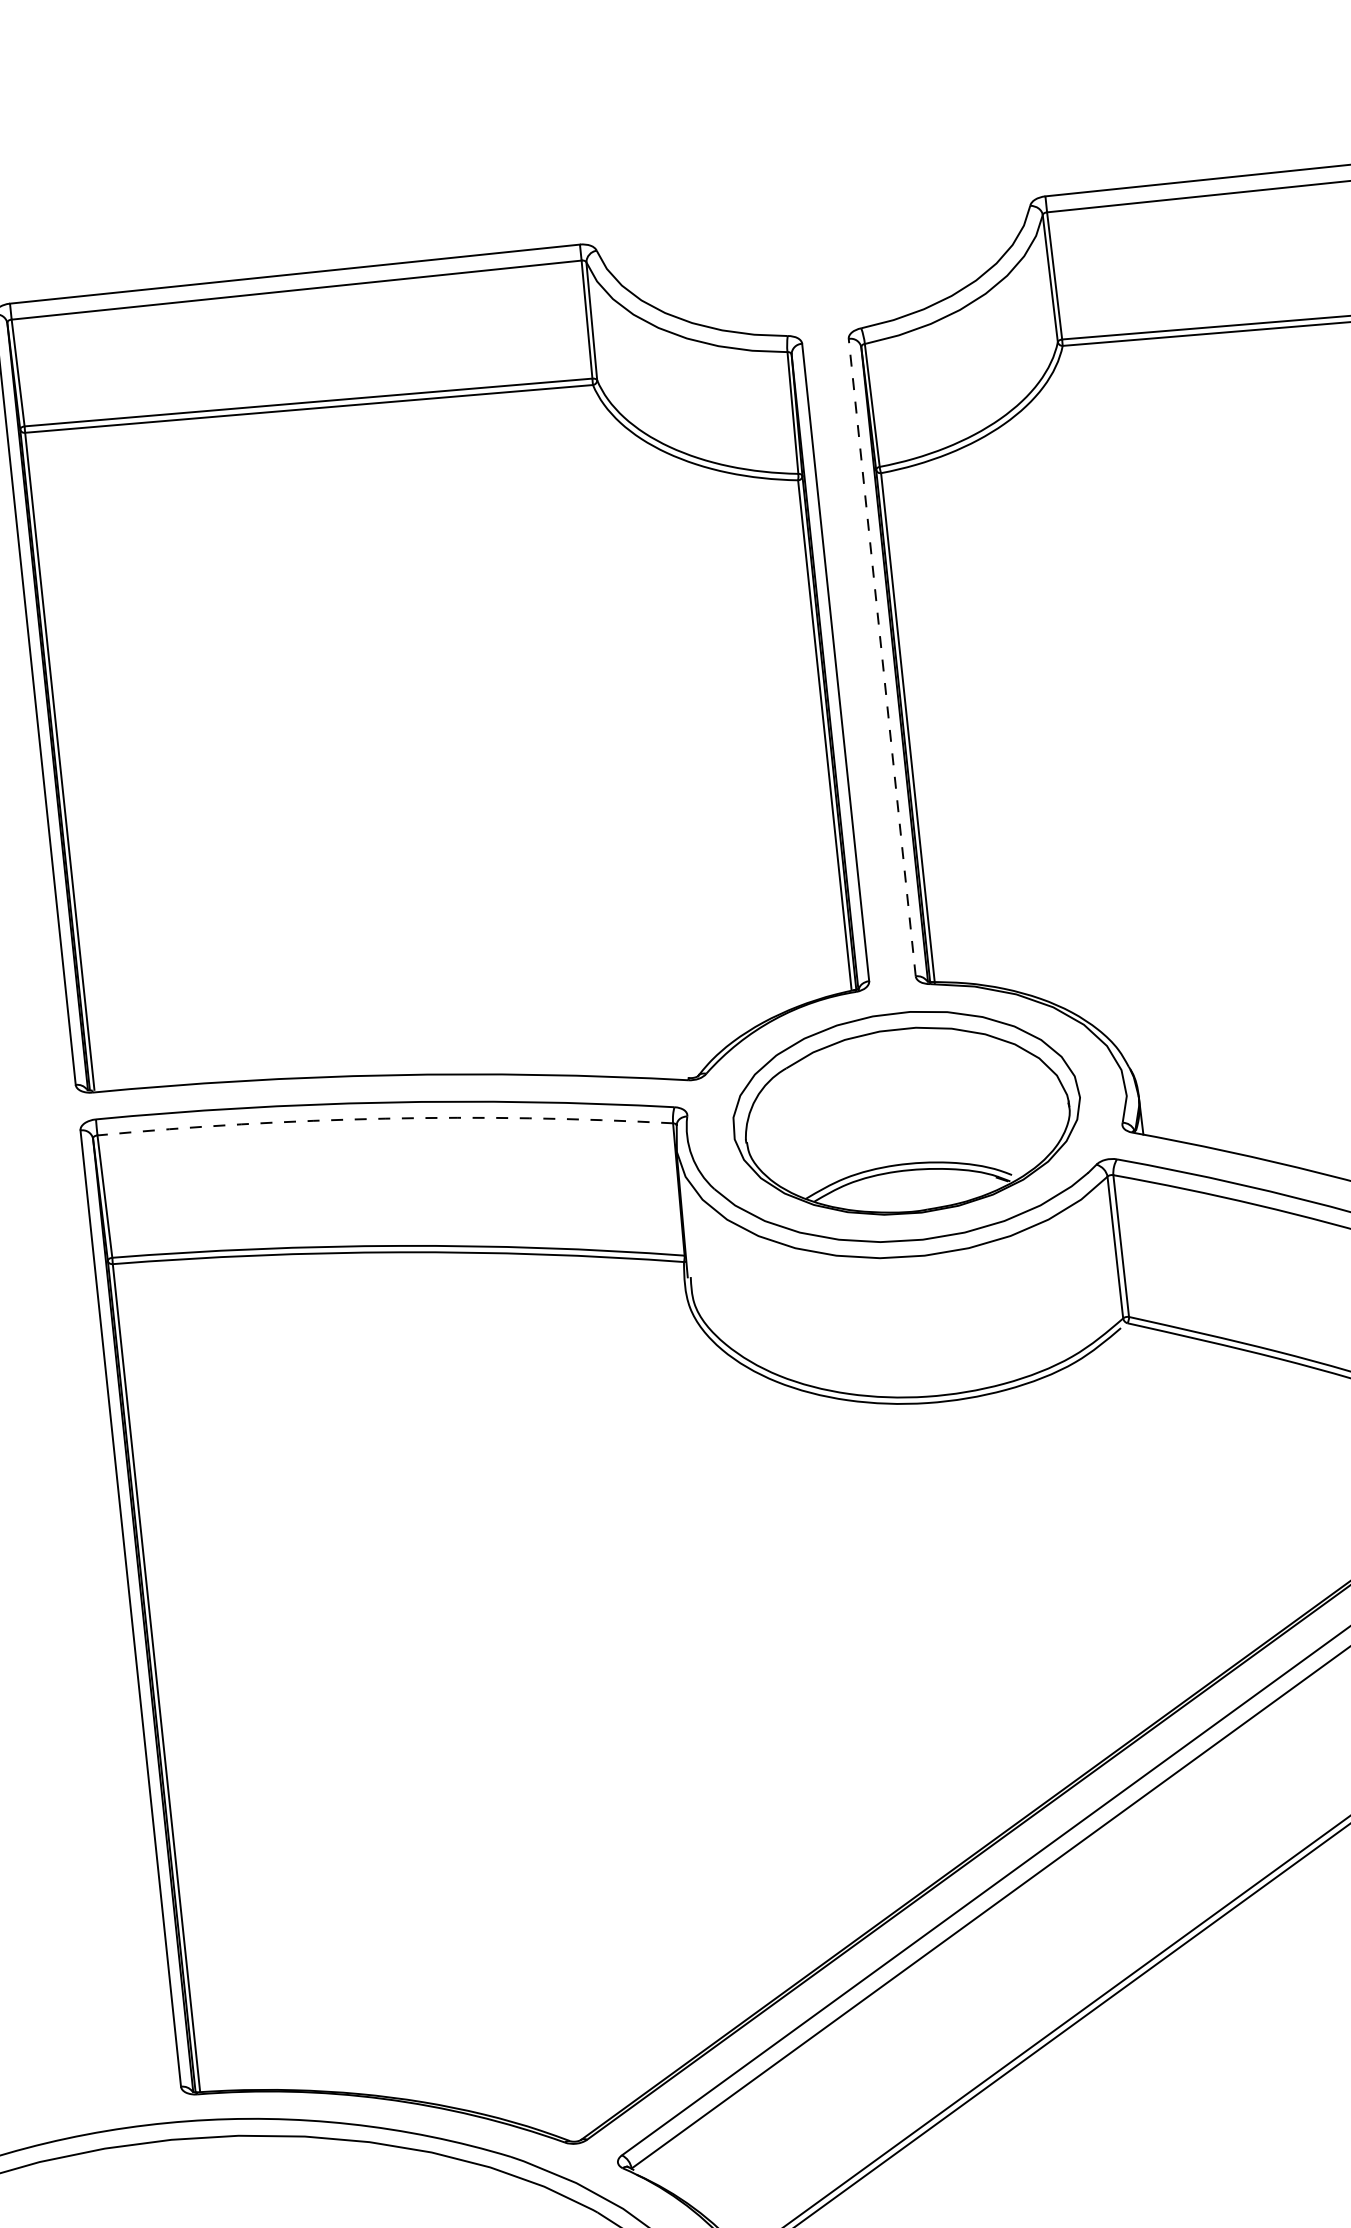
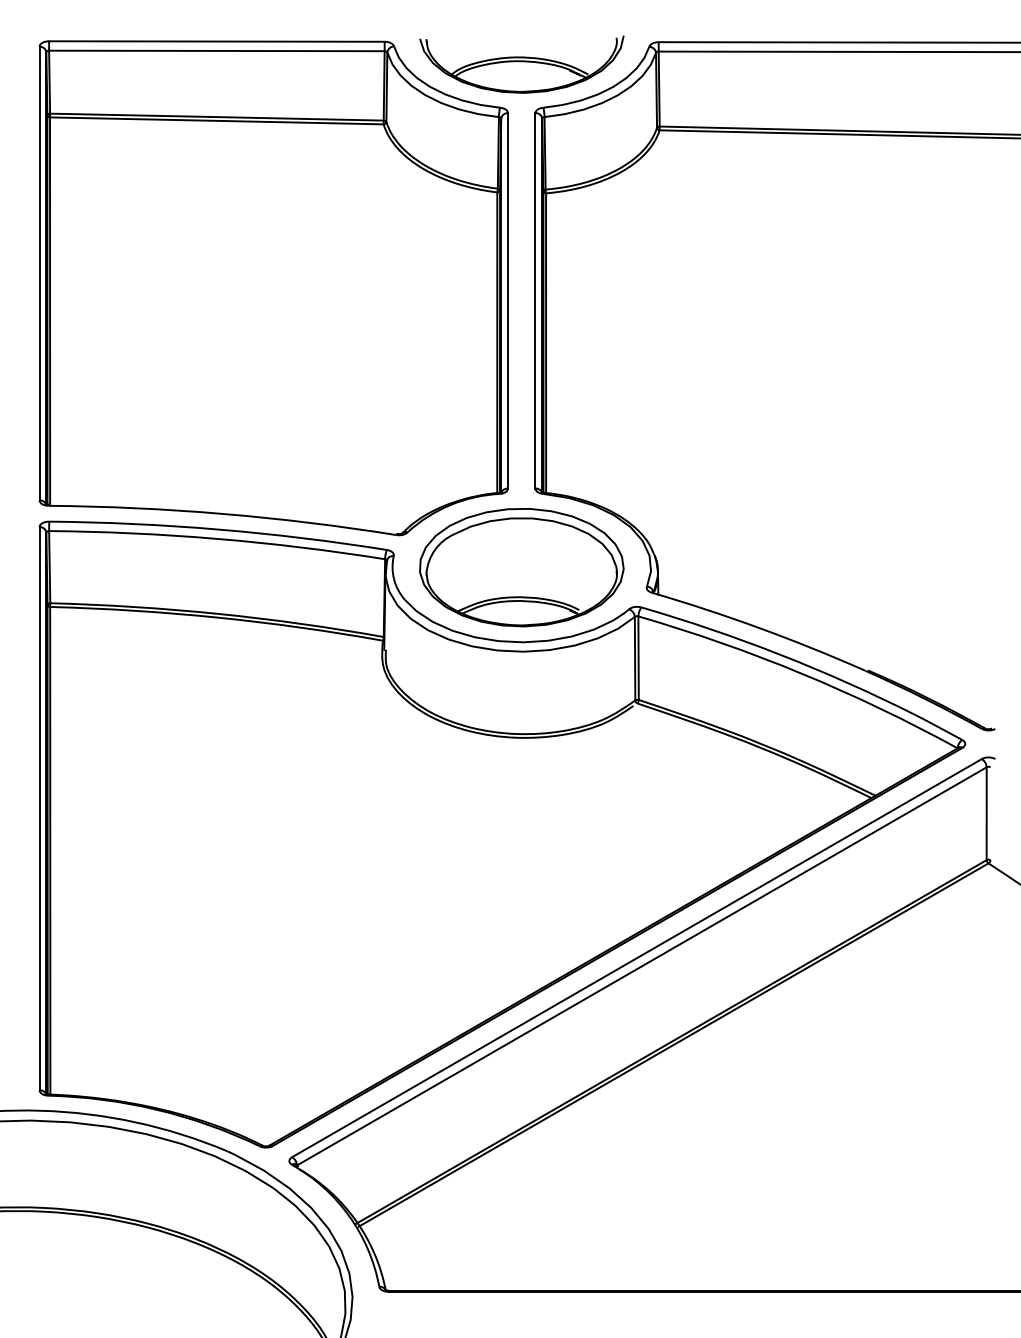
part: (816, 258) -> (521, 64), added
line: (882, 657) -> (535, 300), dashed -> solid
arc: (384, 1117) -> (217, 538), dashed -> solid

